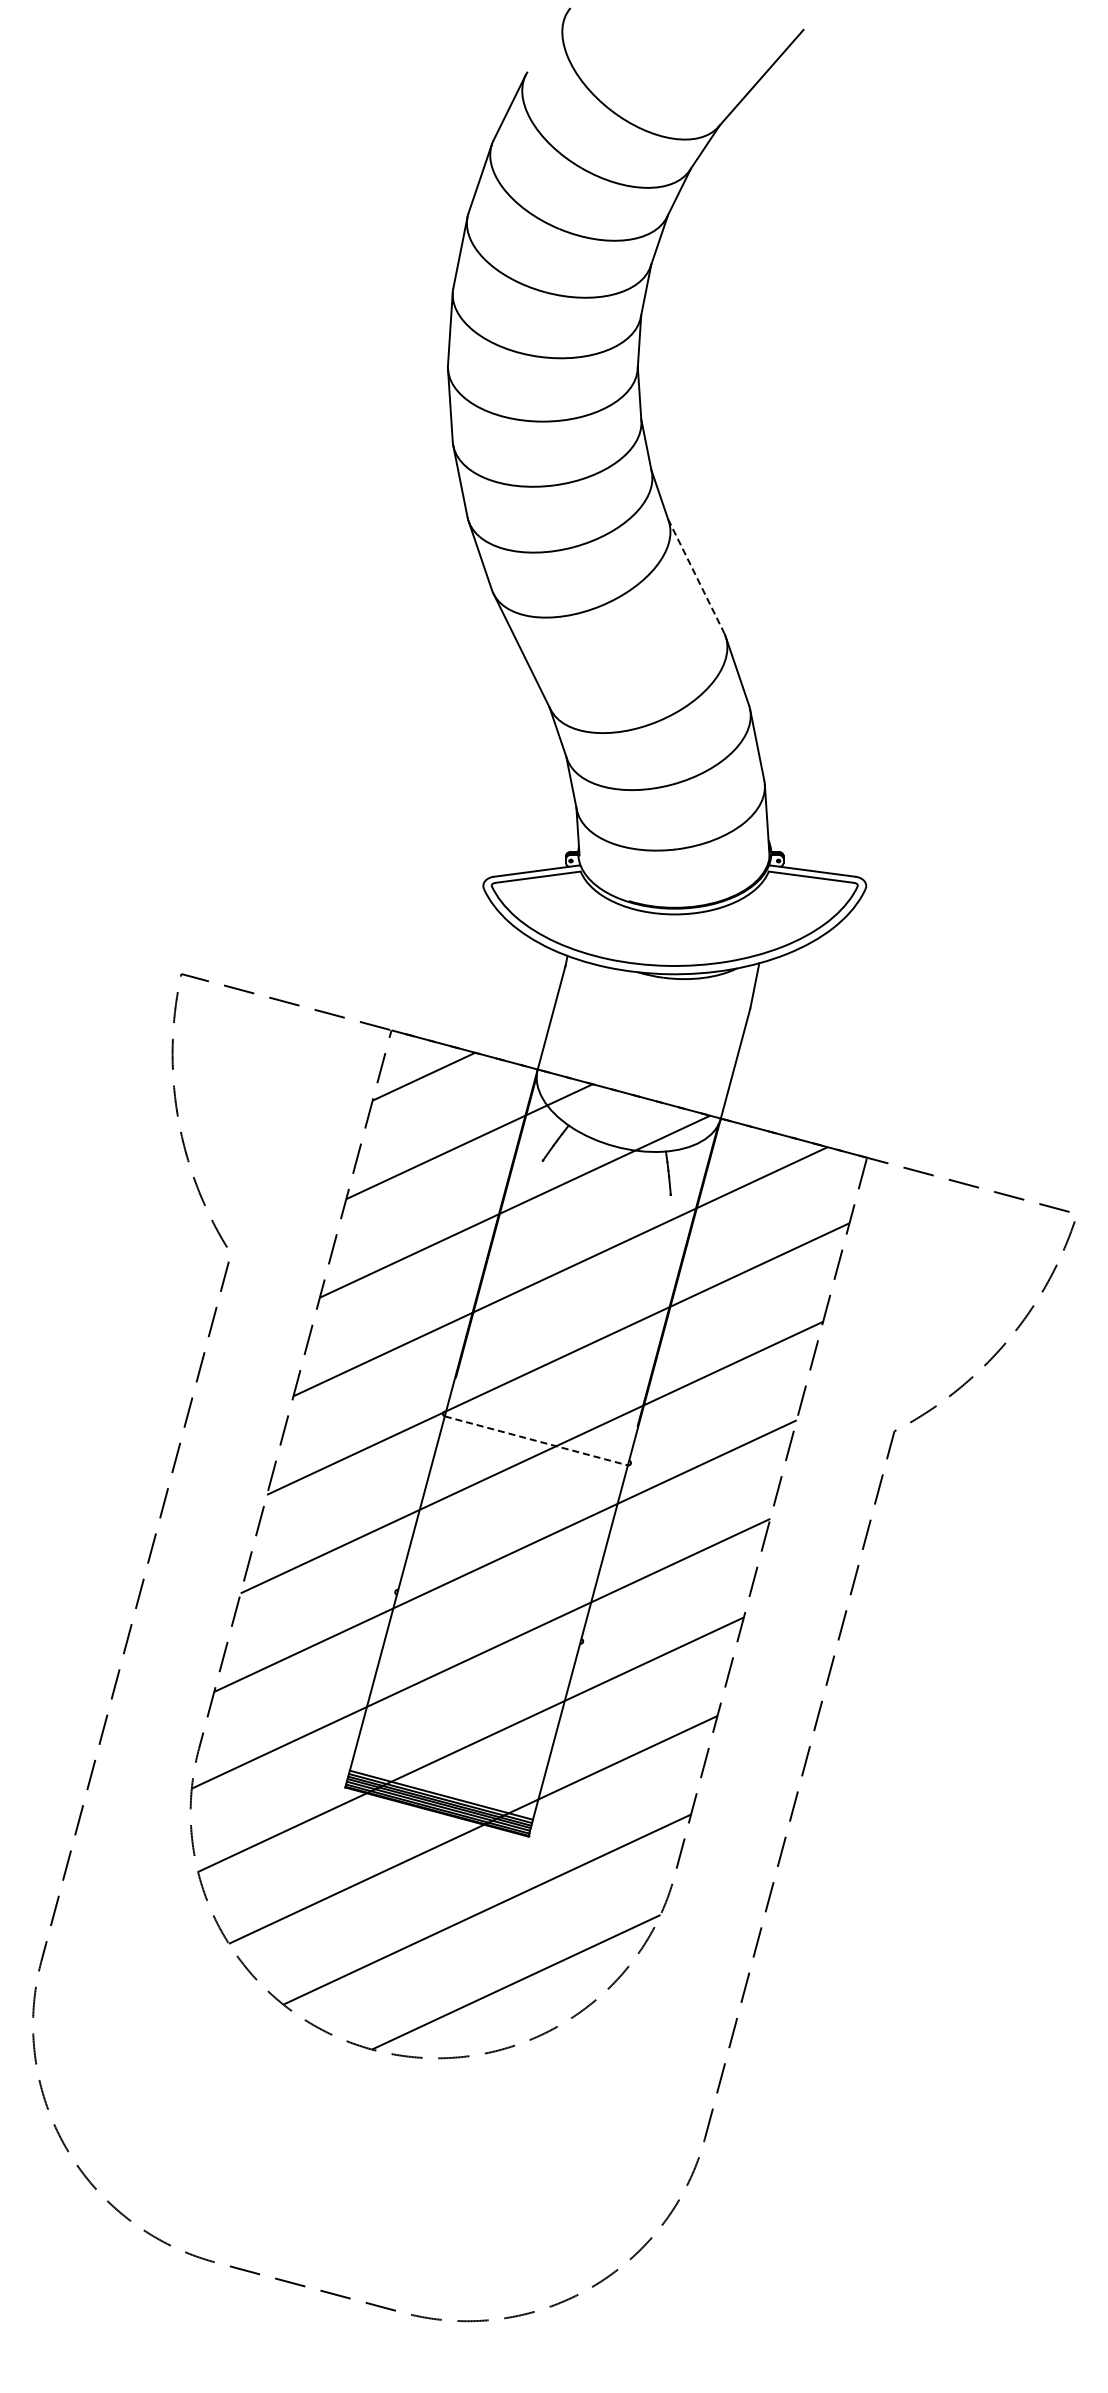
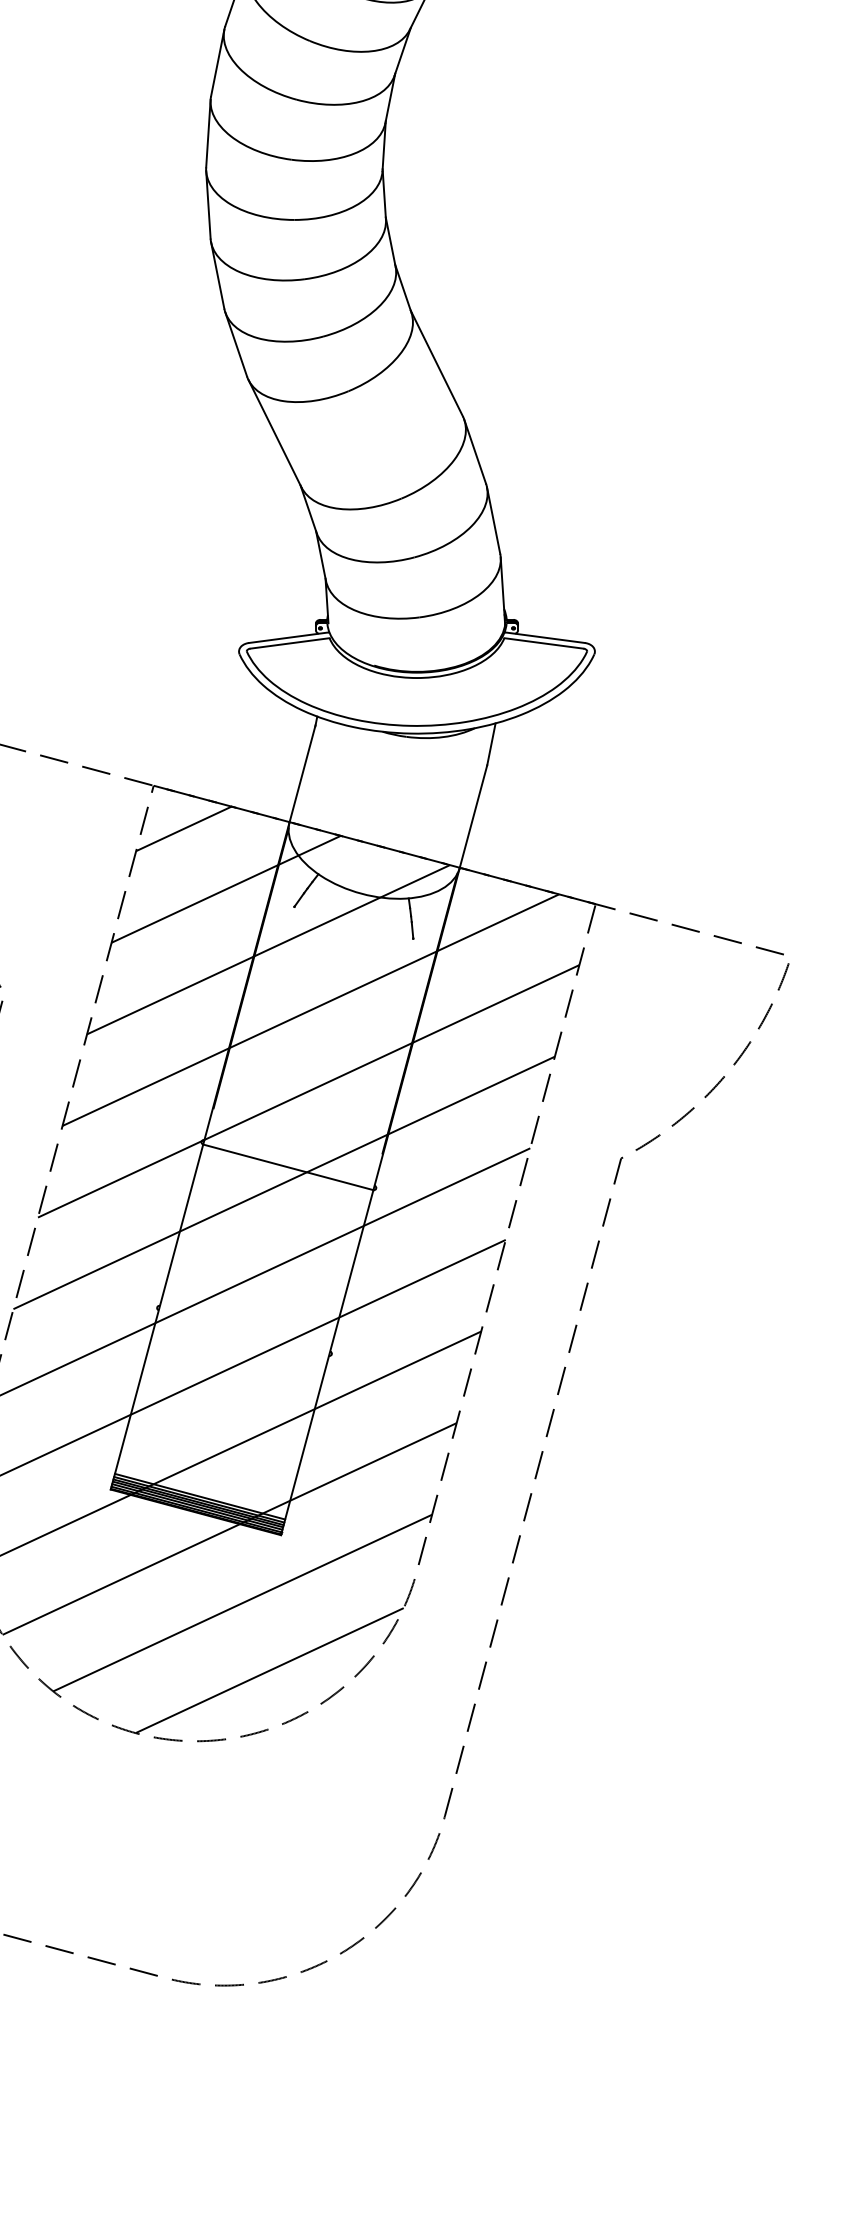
line: (696, 576) -> (437, 363), dashed -> solid
line: (536, 1440) -> (288, 1166), dashed -> solid

